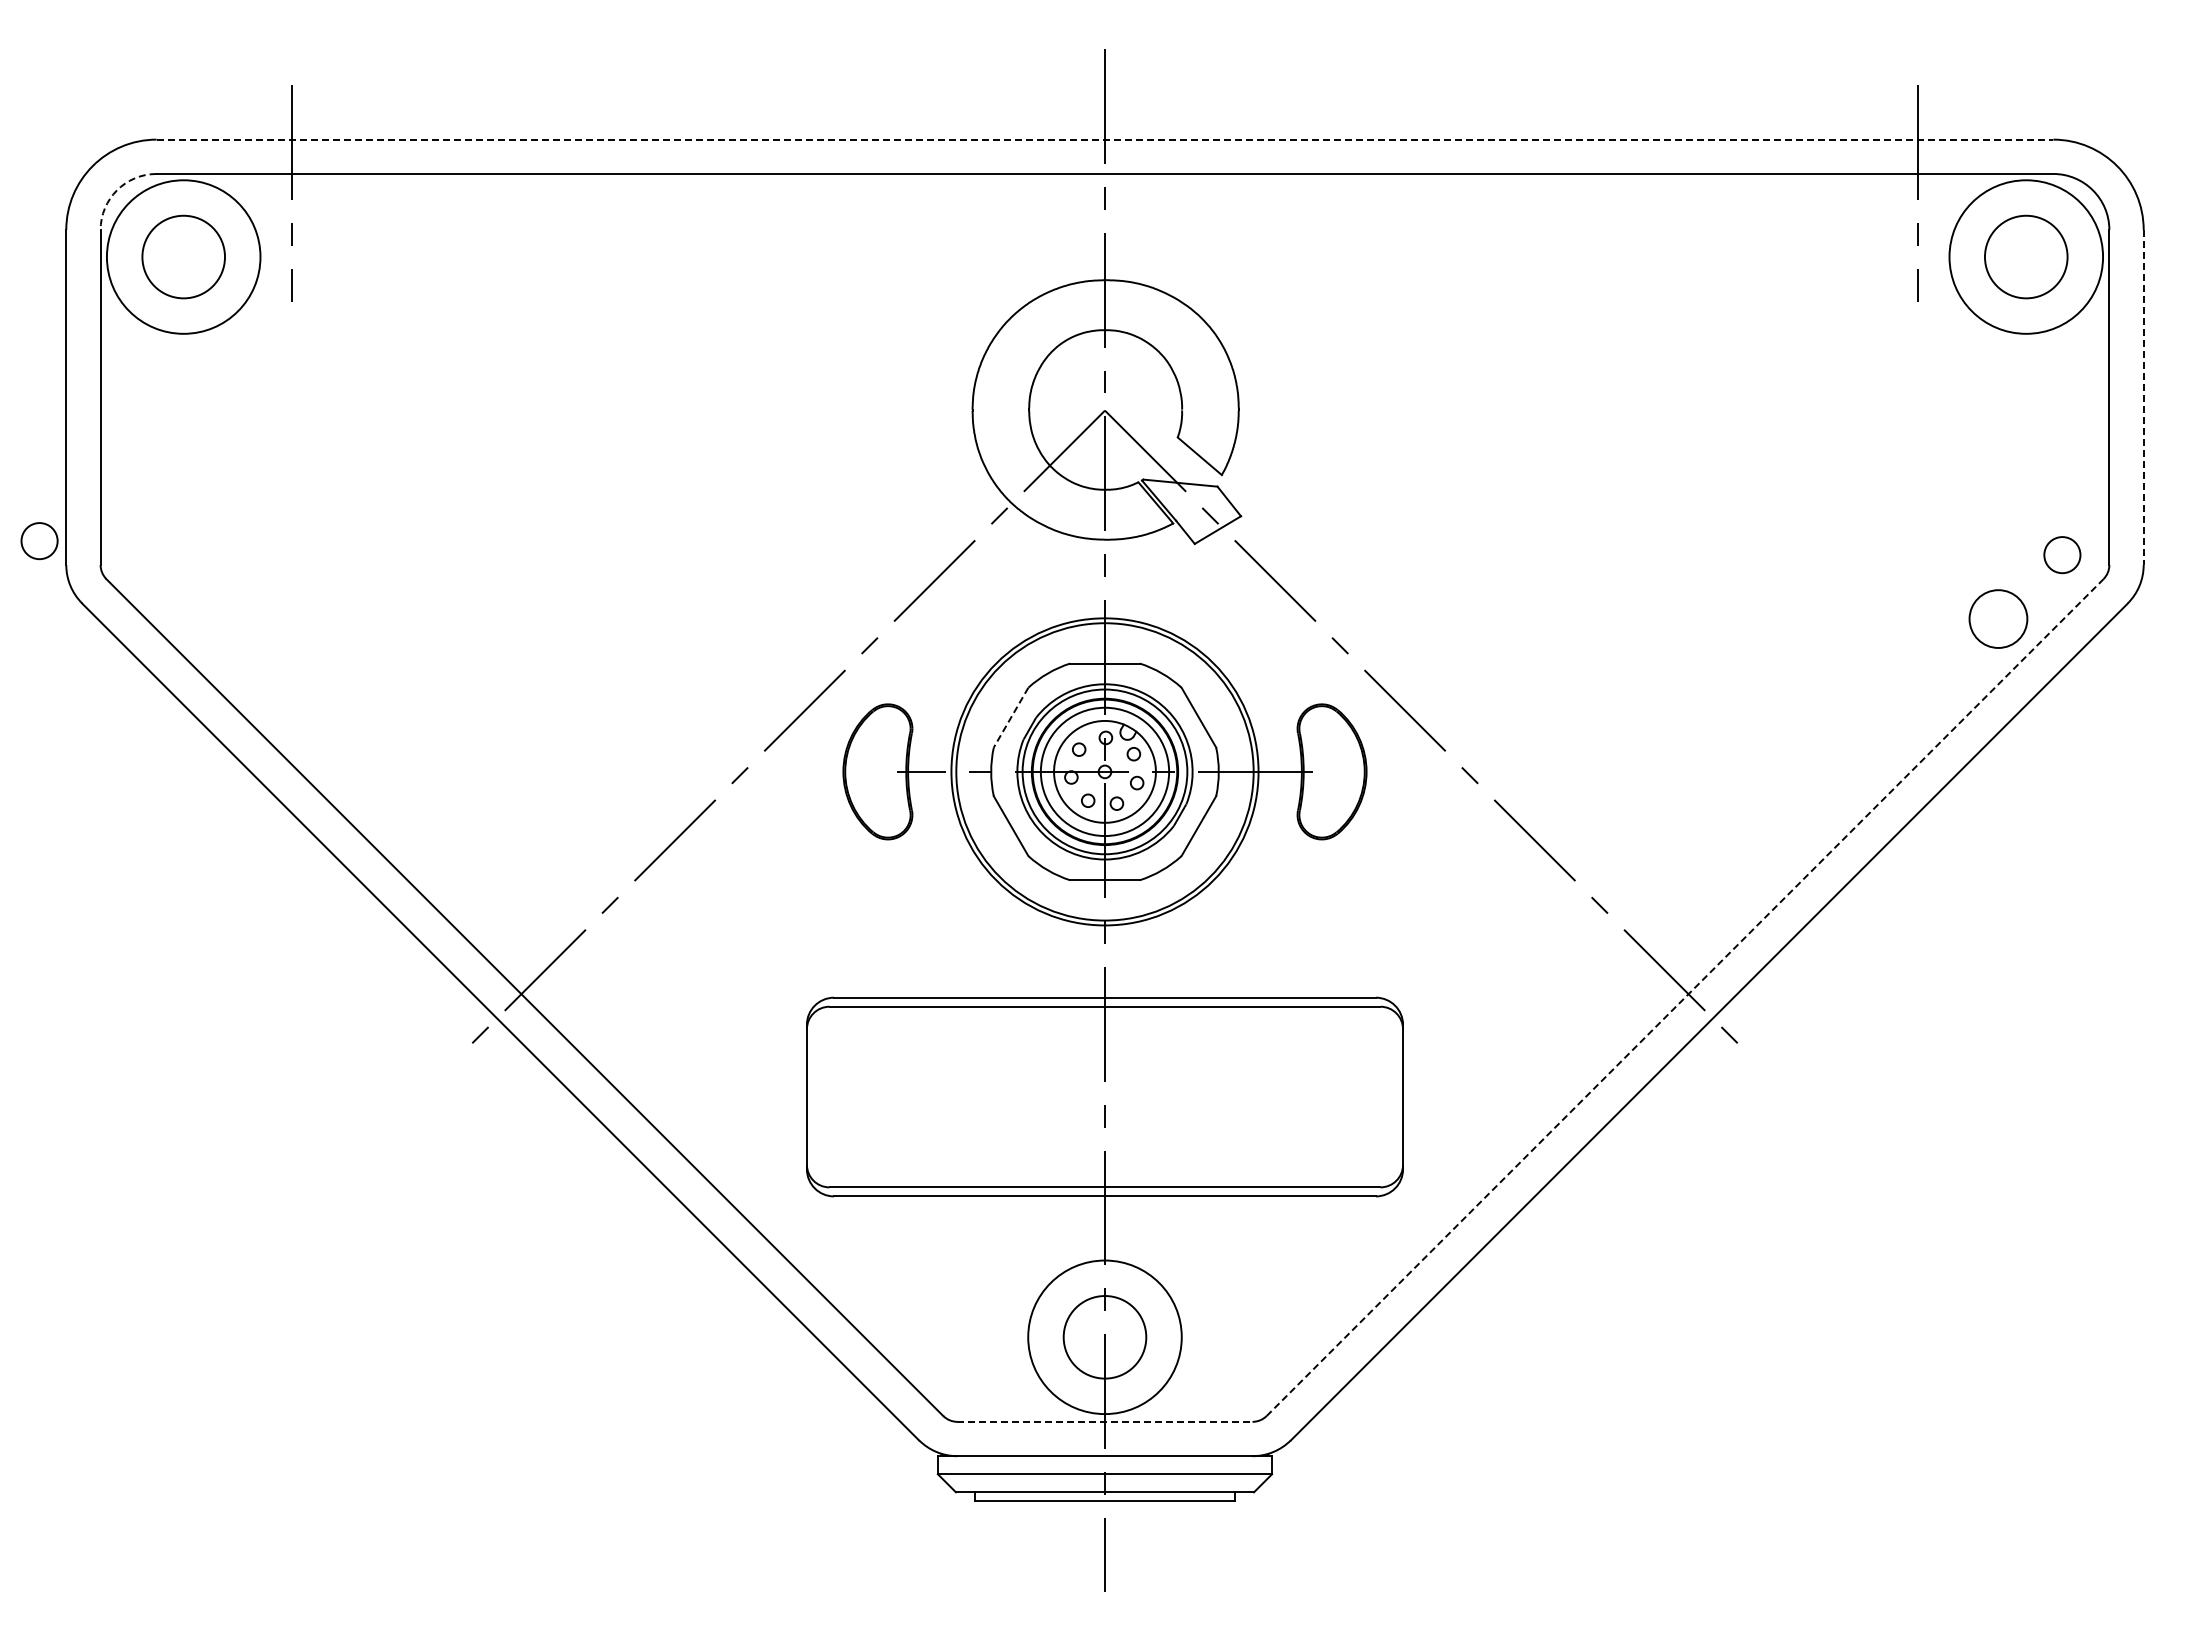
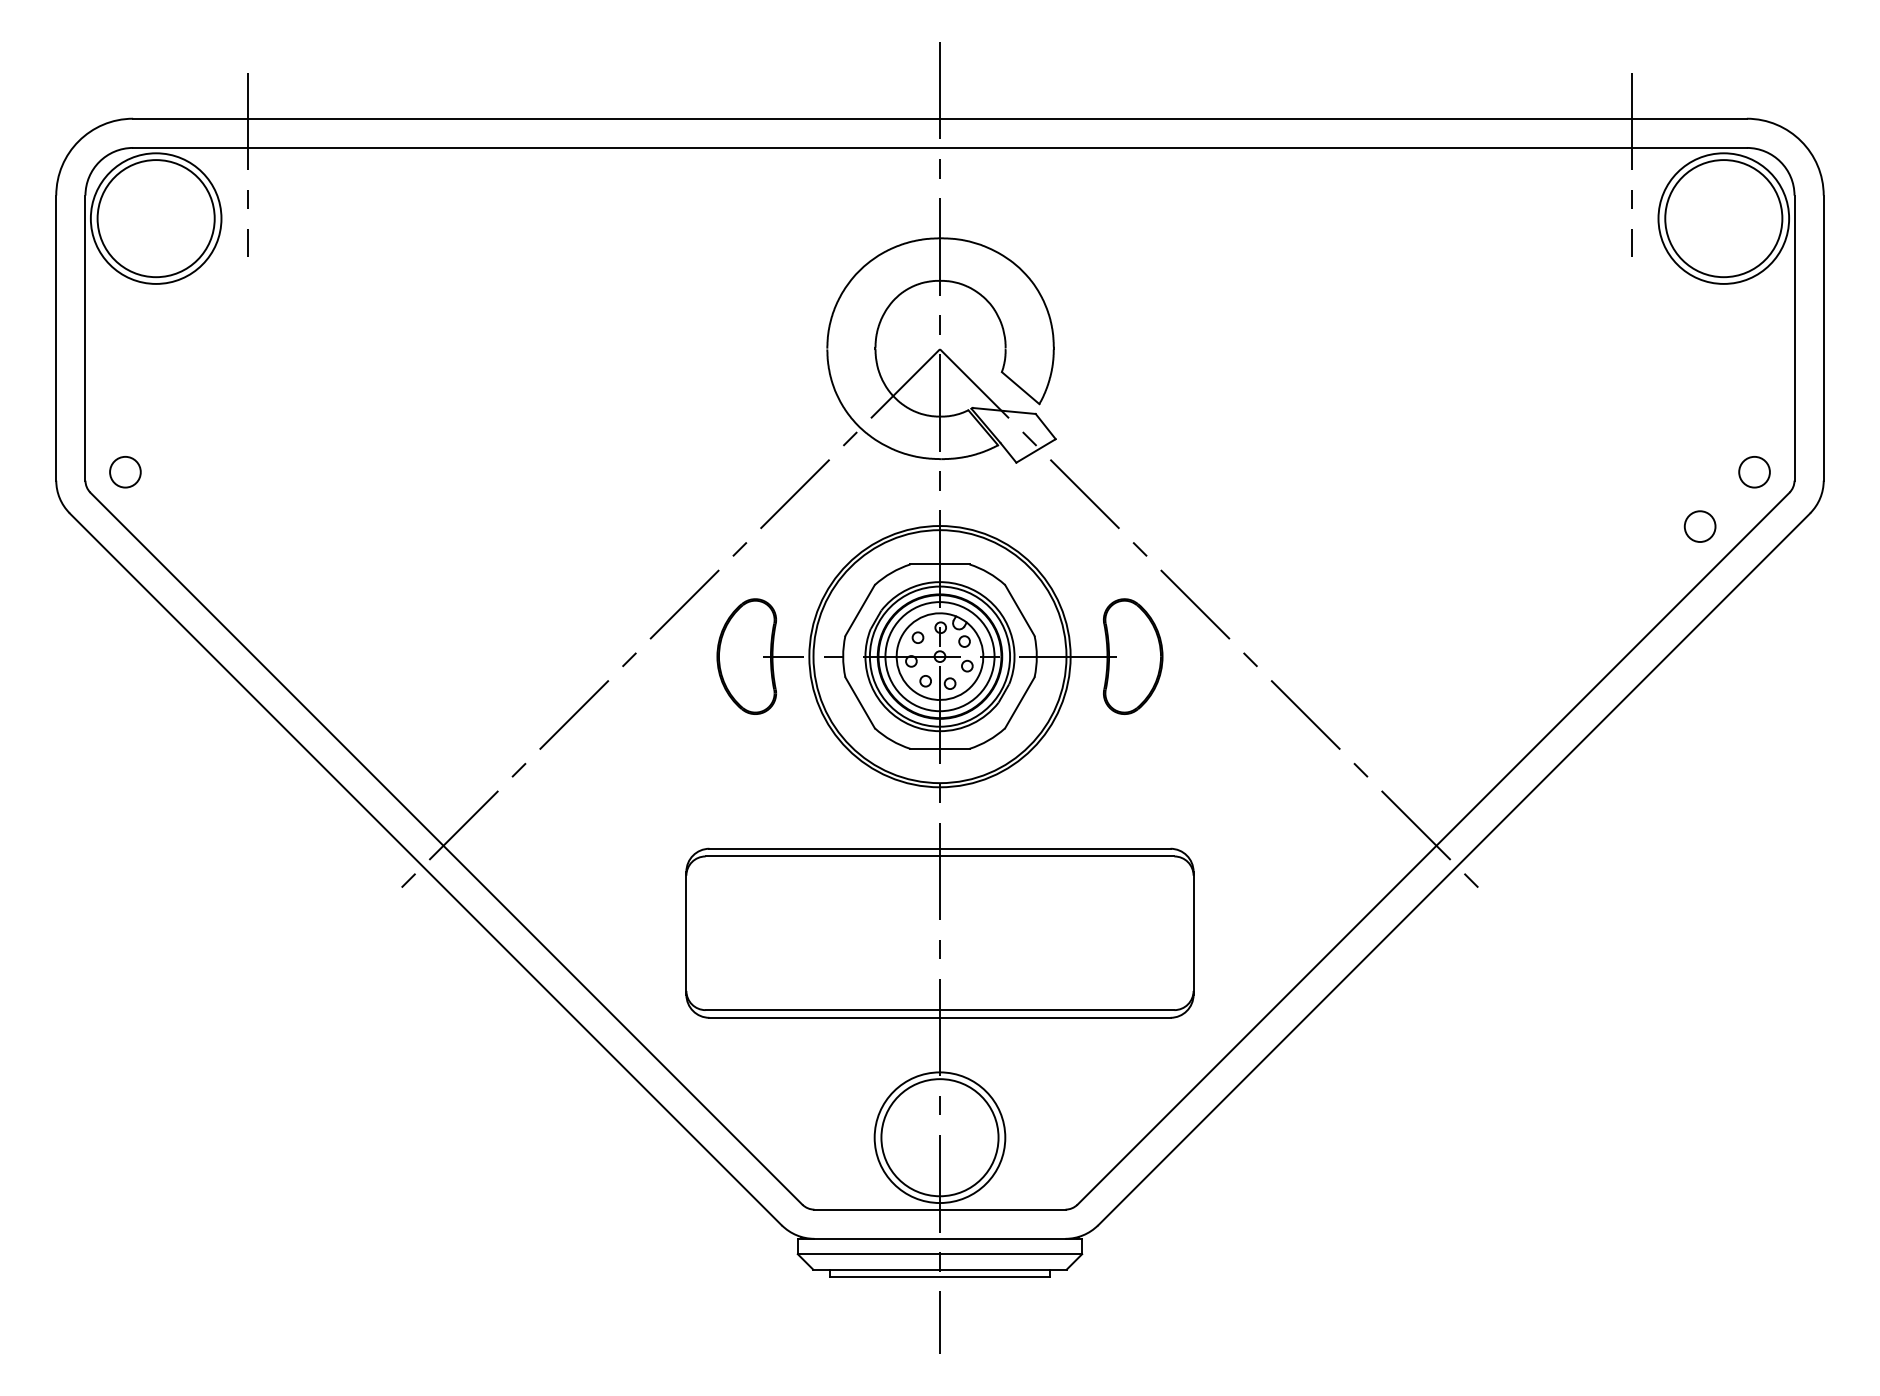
line: (1105, 139) -> (940, 118), dashed -> solid
arc: (117, 190) -> (99, 161), dashed -> solid
circle: (183, 256) -> (155, 218), size x1.67
circle: (2026, 256) -> (1724, 218), size x1.67
line: (2143, 397) -> (1823, 338), dashed -> solid
circle: (39, 541) -> (125, 472), moved
circle: (1998, 619) -> (1700, 526), size x0.62
line: (1011, 717) -> (860, 610), dashed -> solid
line: (1685, 997) -> (1433, 848), dashed -> solid
circle: (1104, 1337) -> (939, 1137), size x1.67
line: (1105, 1421) -> (940, 1209), dashed -> solid

